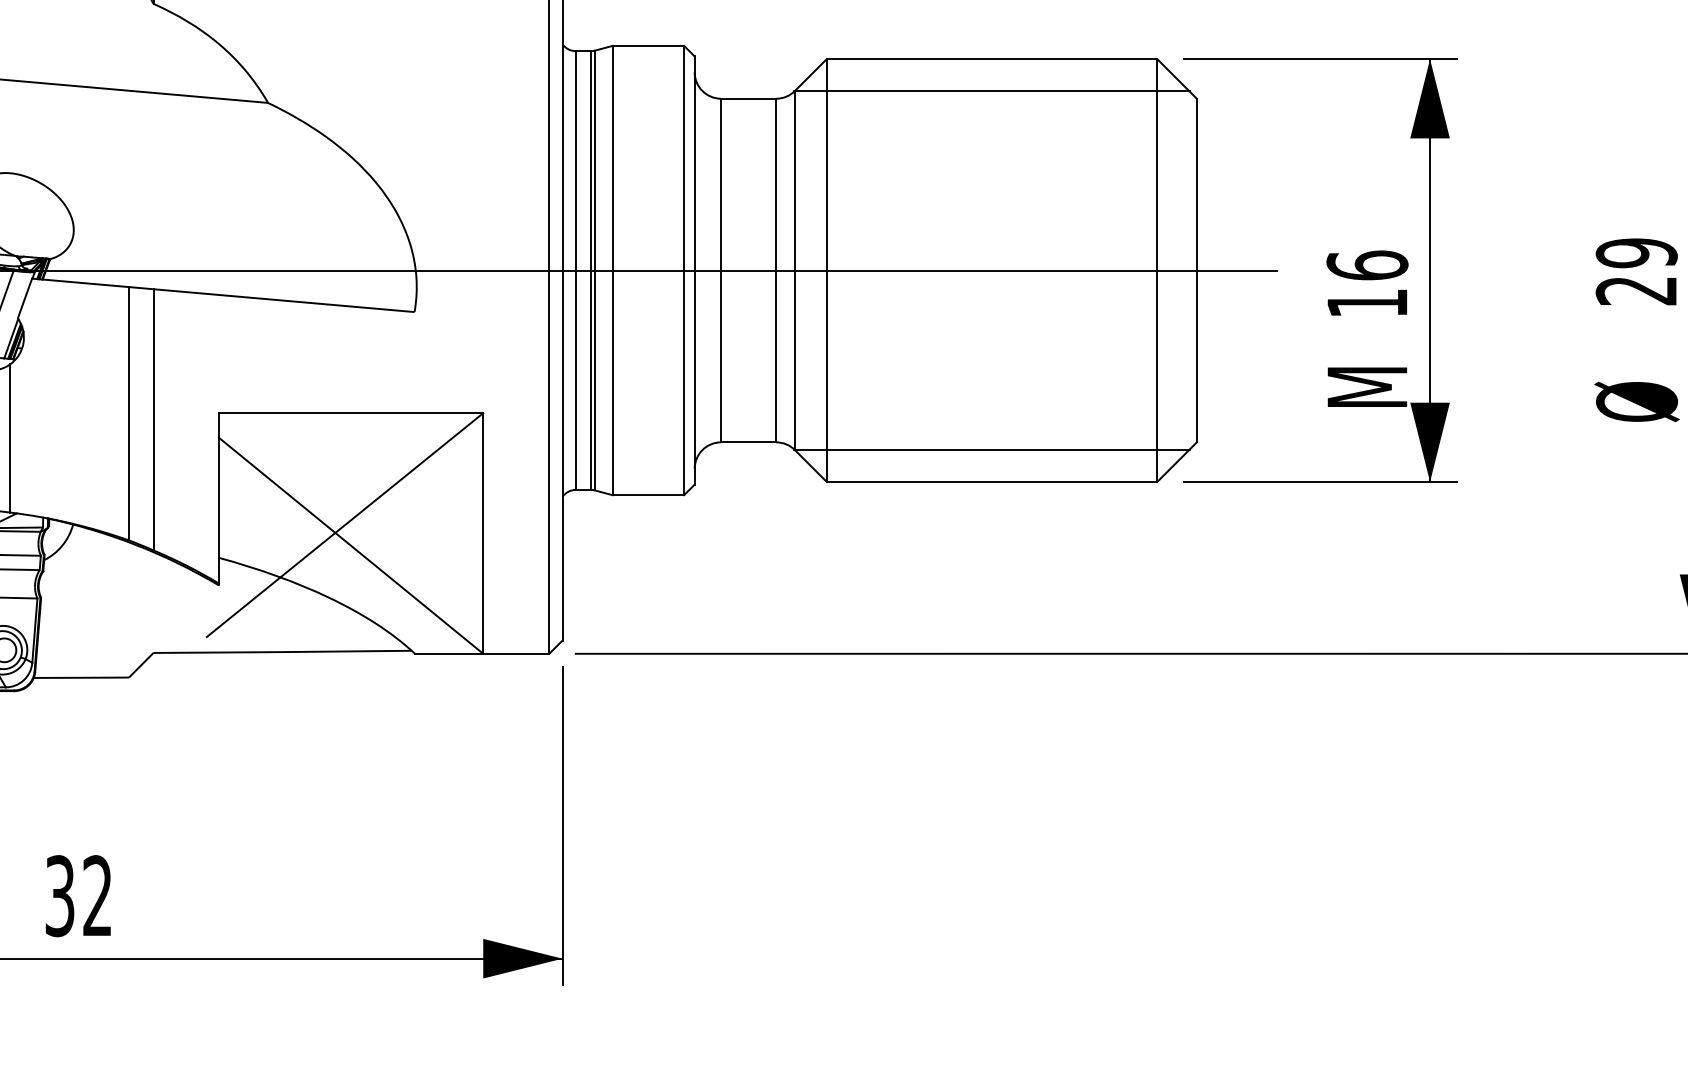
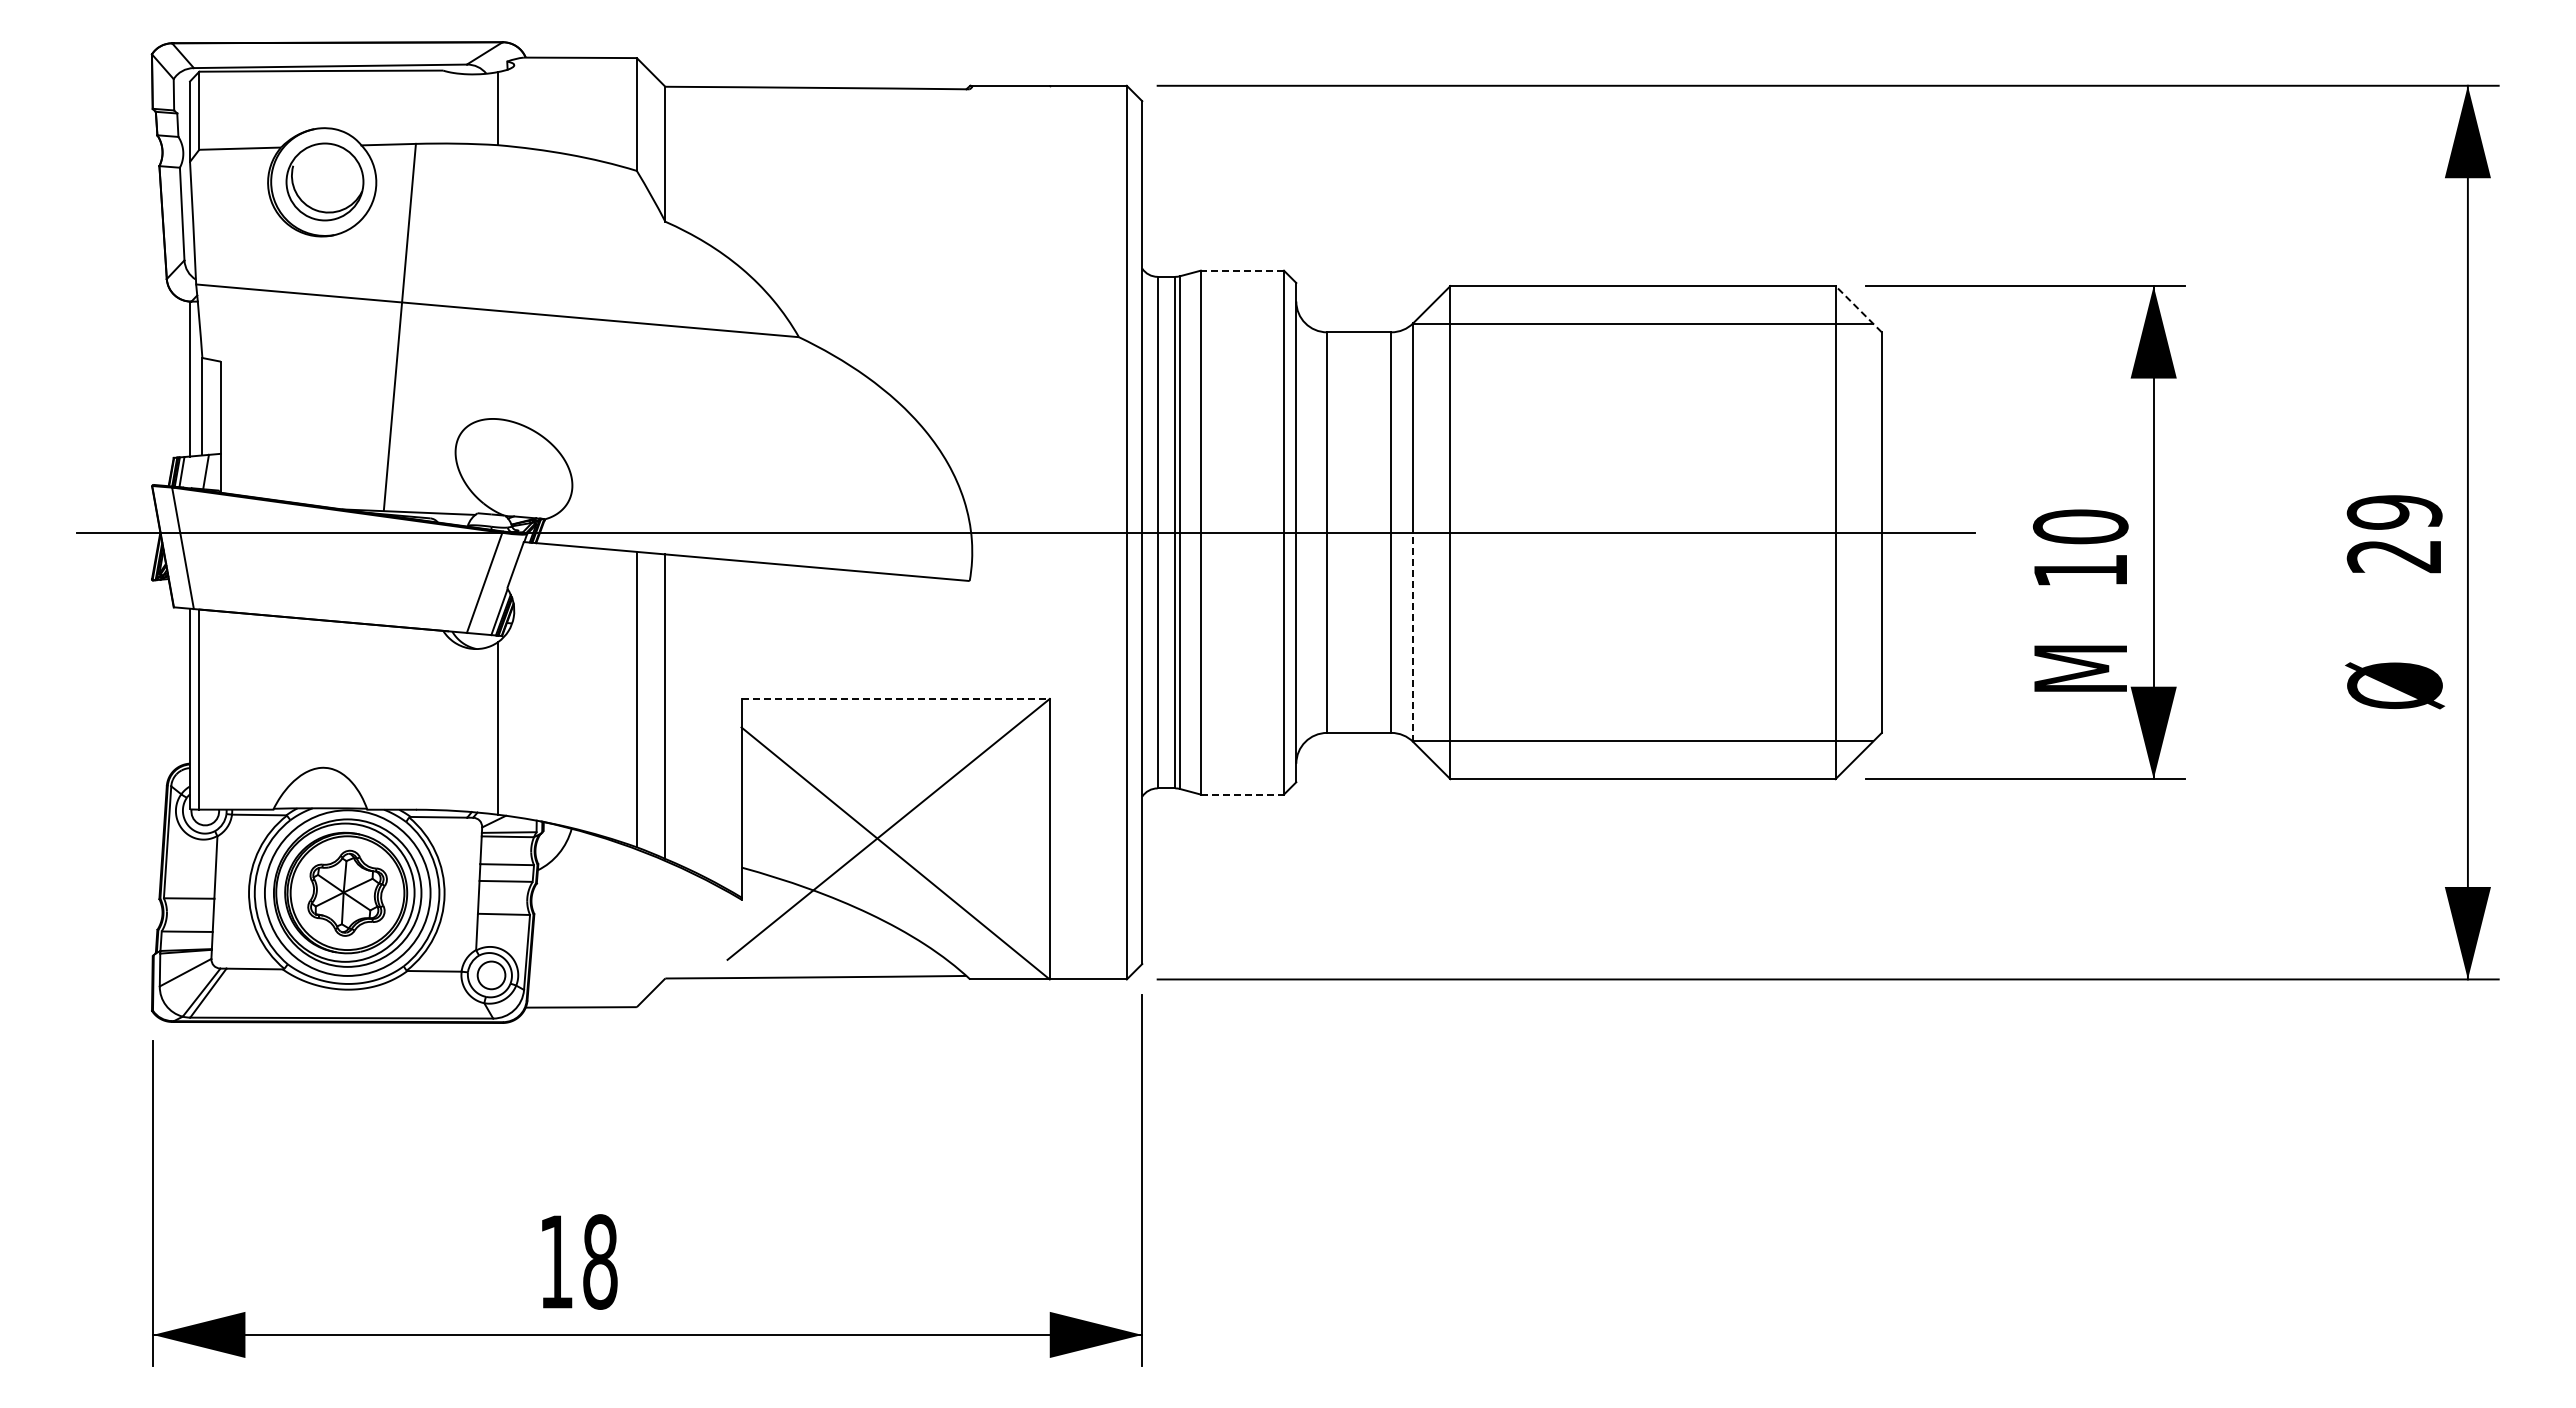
line: (648, 45) -> (1242, 270), solid -> dashed
line: (1176, 79) -> (1858, 309), solid -> dashed
text: (1367, 265) -> (2080, 526), 16 -> 10
line: (795, 360) -> (1413, 637), solid -> dashed
line: (351, 412) -> (896, 698), solid -> dashed
line: (648, 495) -> (1242, 794), solid -> dashed
text: (79, 895) -> (578, 1261), 32 -> 18

